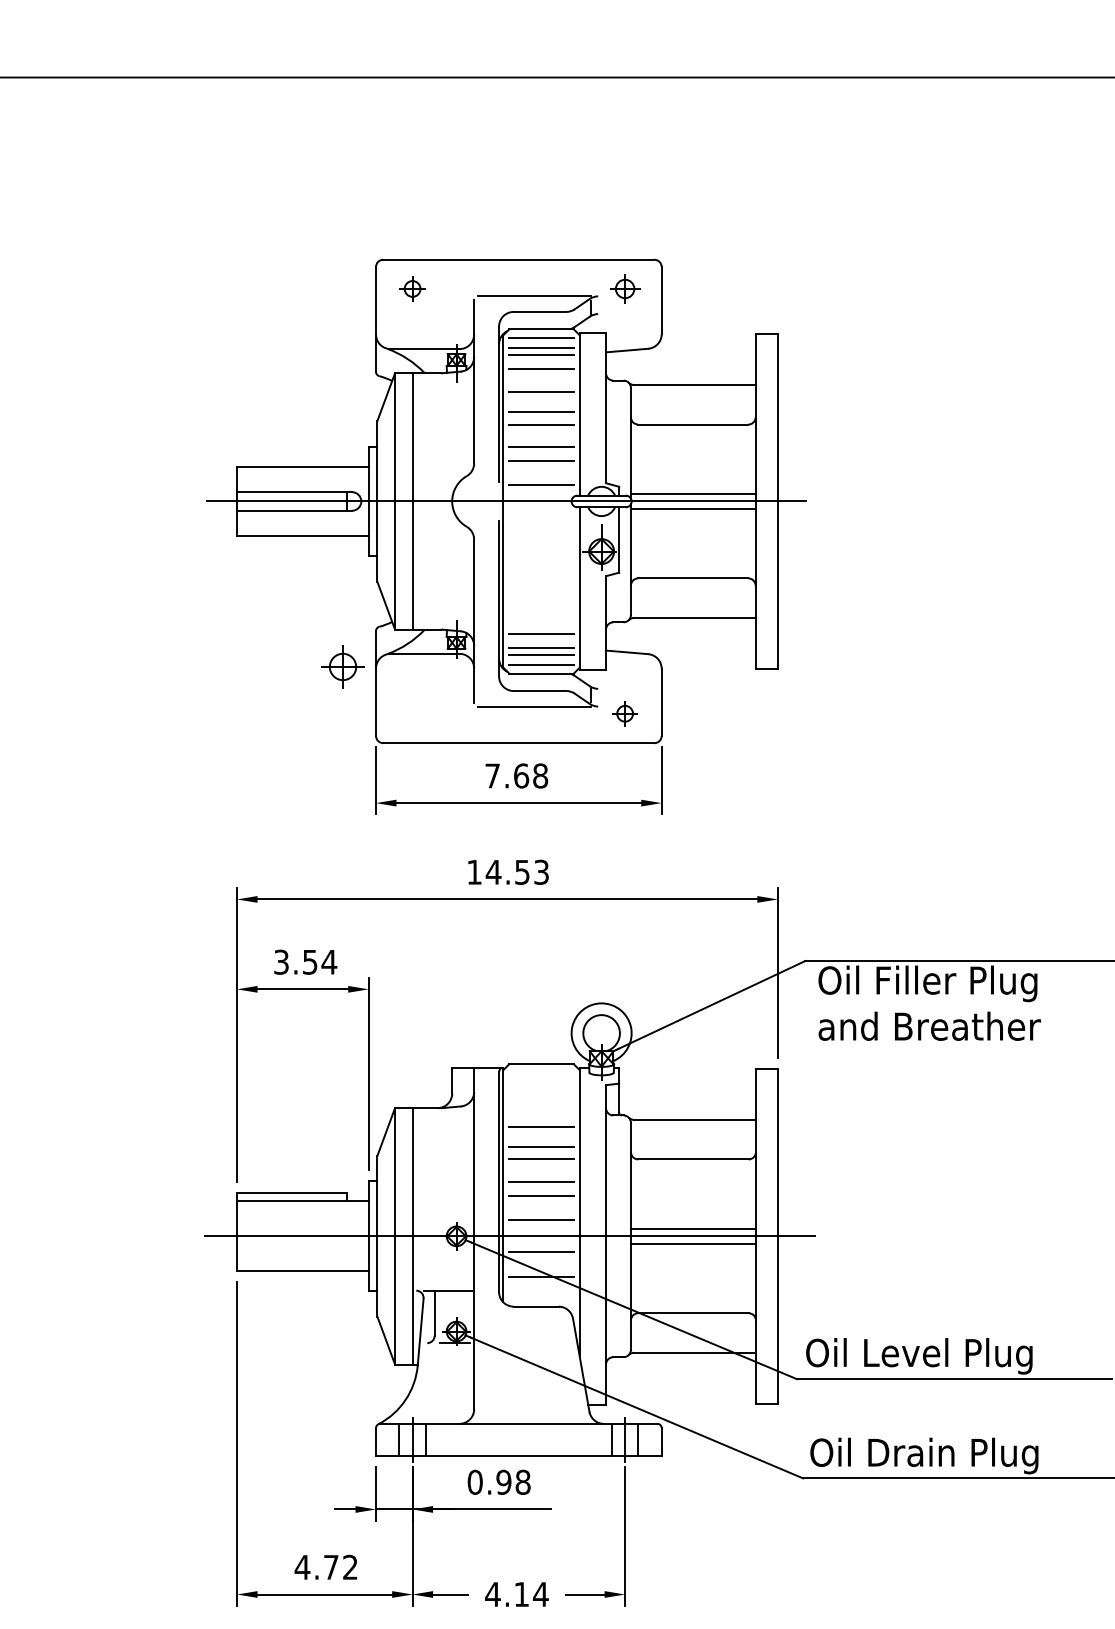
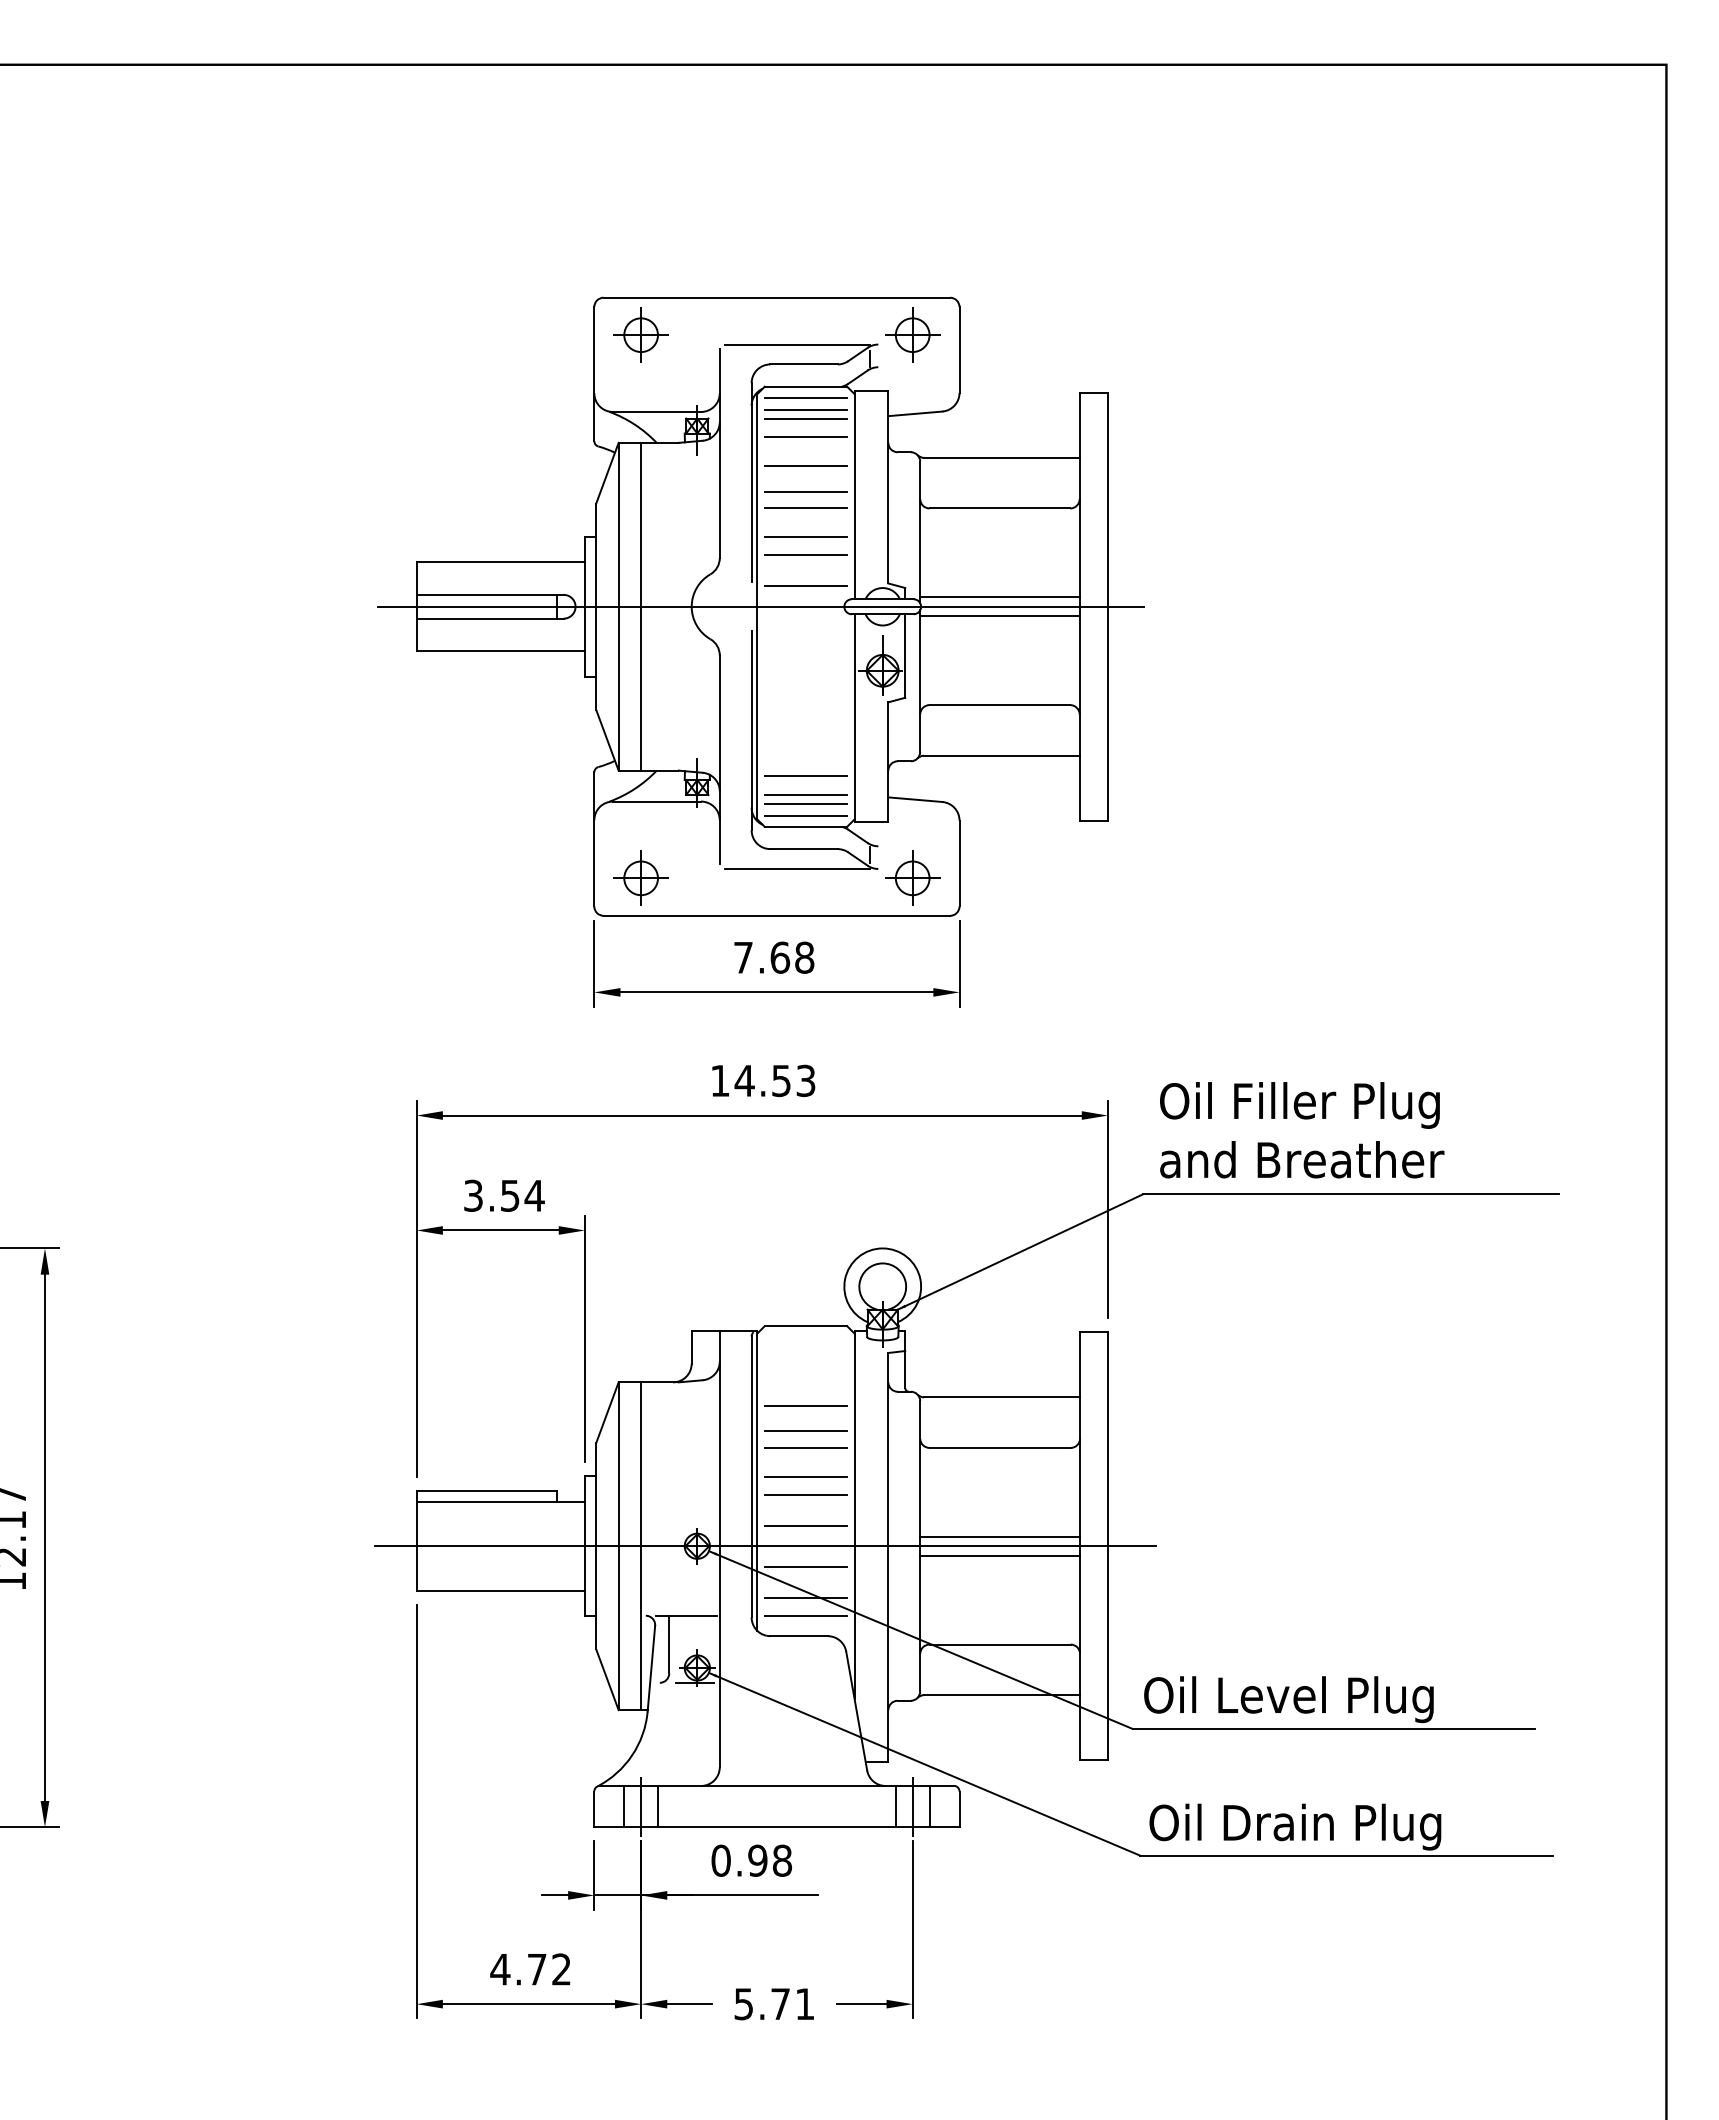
part: (412, 288) -> (640, 334), size x1.67
part: (624, 288) -> (912, 334), size x1.43
part: (342, 666) -> (640, 877), moved
part: (624, 713) -> (912, 877), size x1.67
text: (929, 1003) -> (1302, 1130), moved
line: (541, 1290) -> (805, 1615), added
text: (516, 1594) -> (774, 2004), 4.14 -> 5.71

